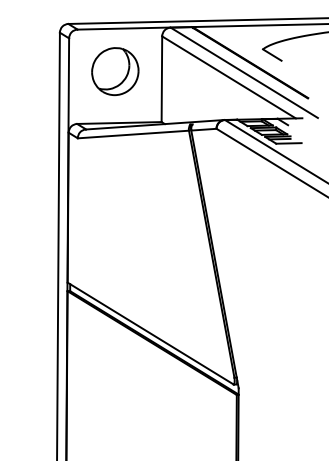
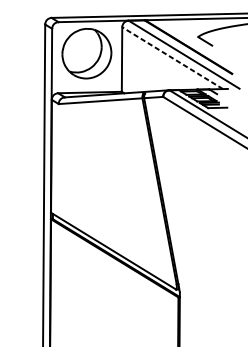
part: (115, 71) -> (87, 53), size x1.4
line: (228, 77) -> (172, 58), solid -> dashed

